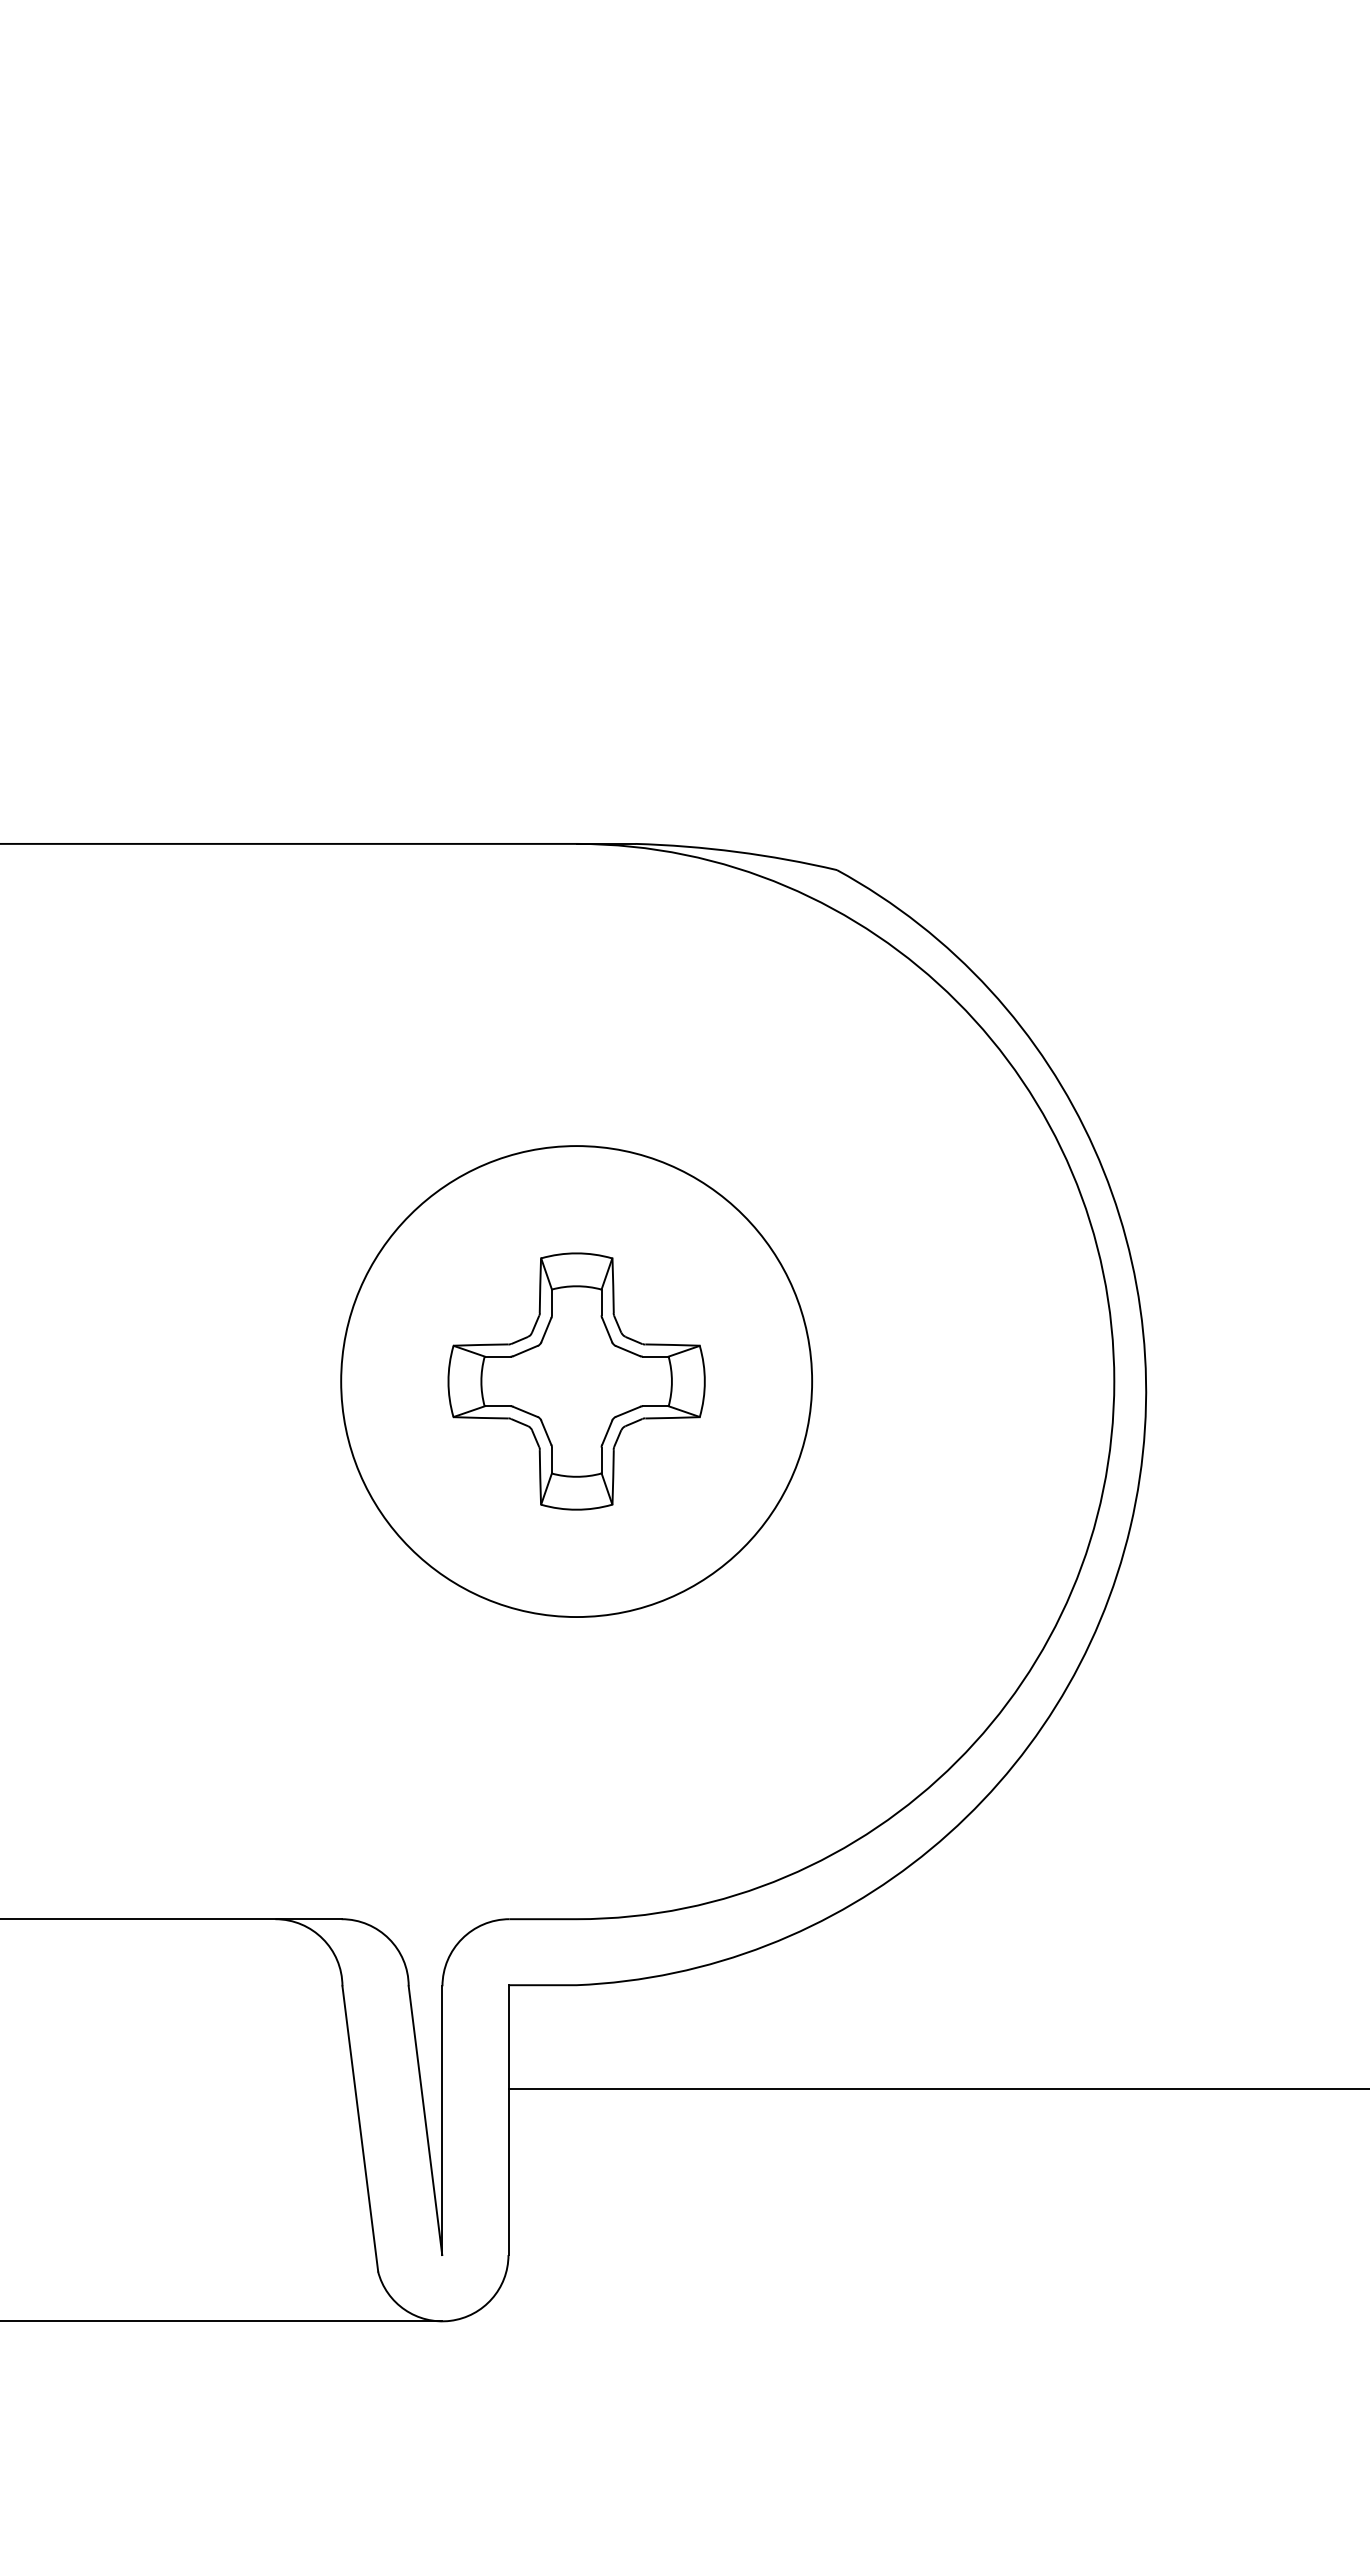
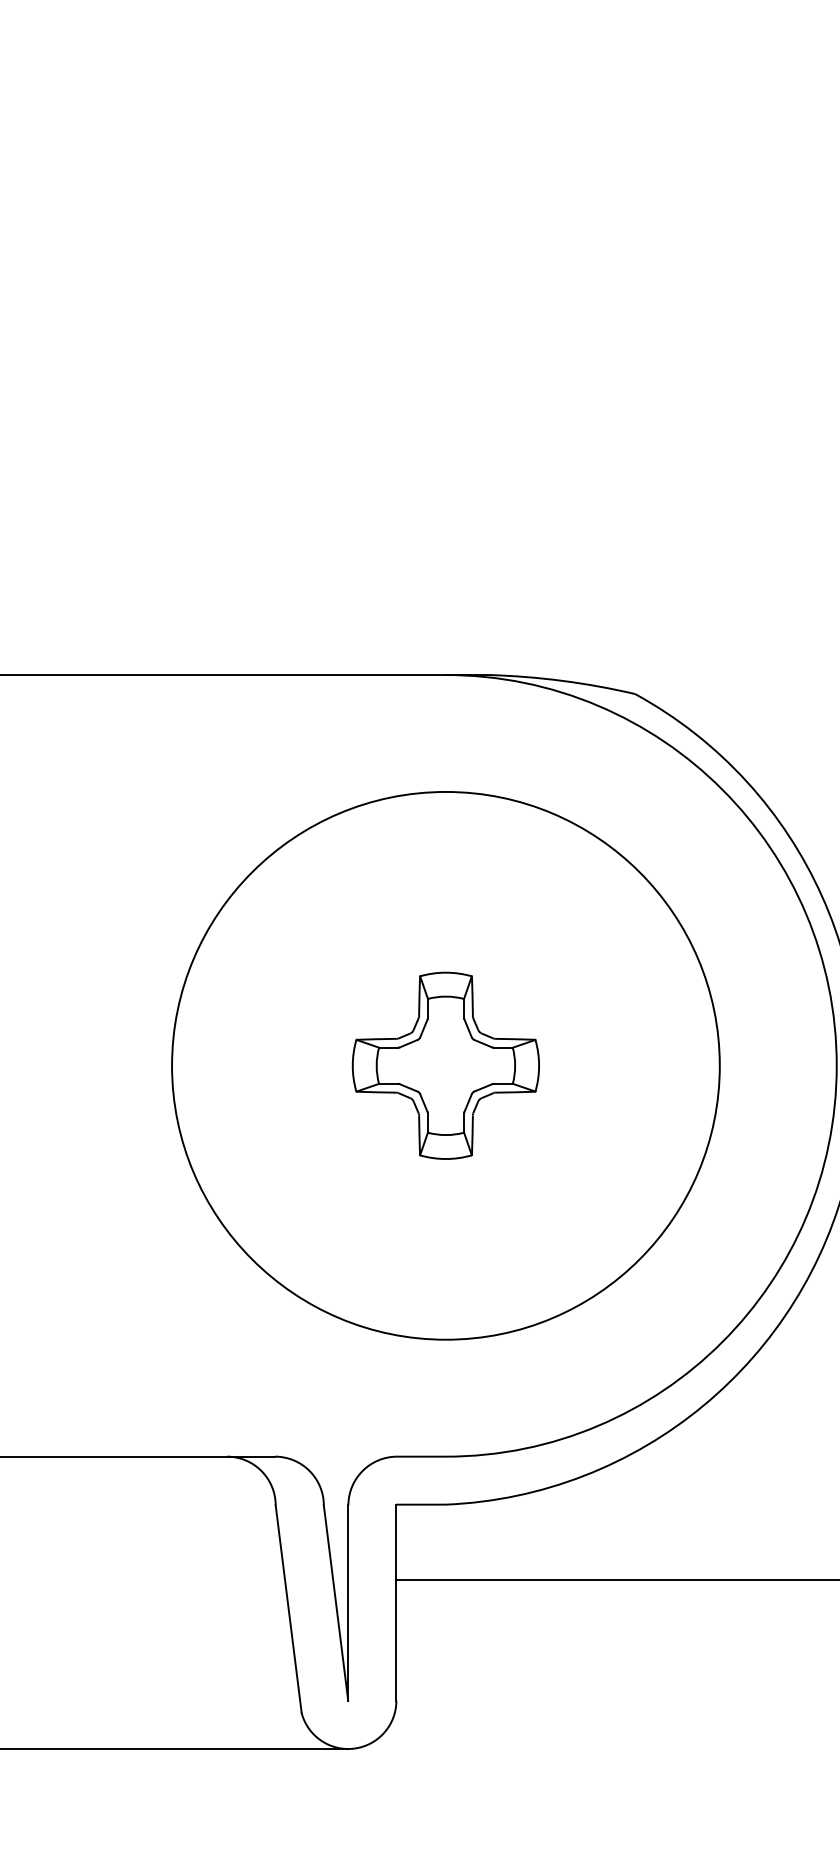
circle: (576, 1381) -> (445, 1065), size x1.6

